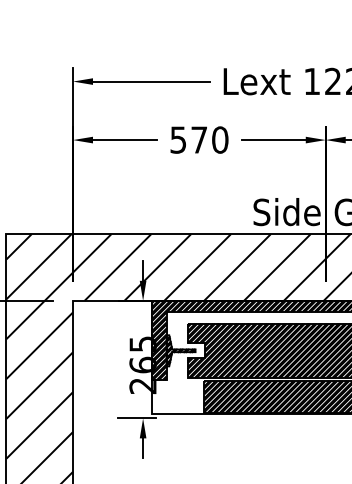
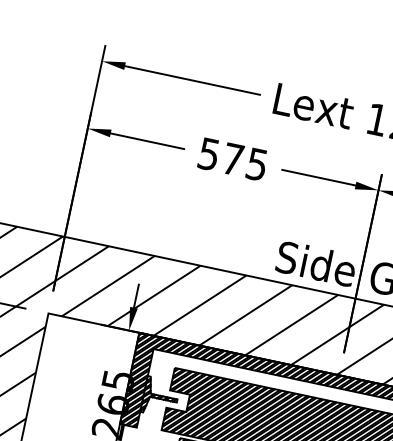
text: (220, 139) -> (257, 163), 570 -> 575

